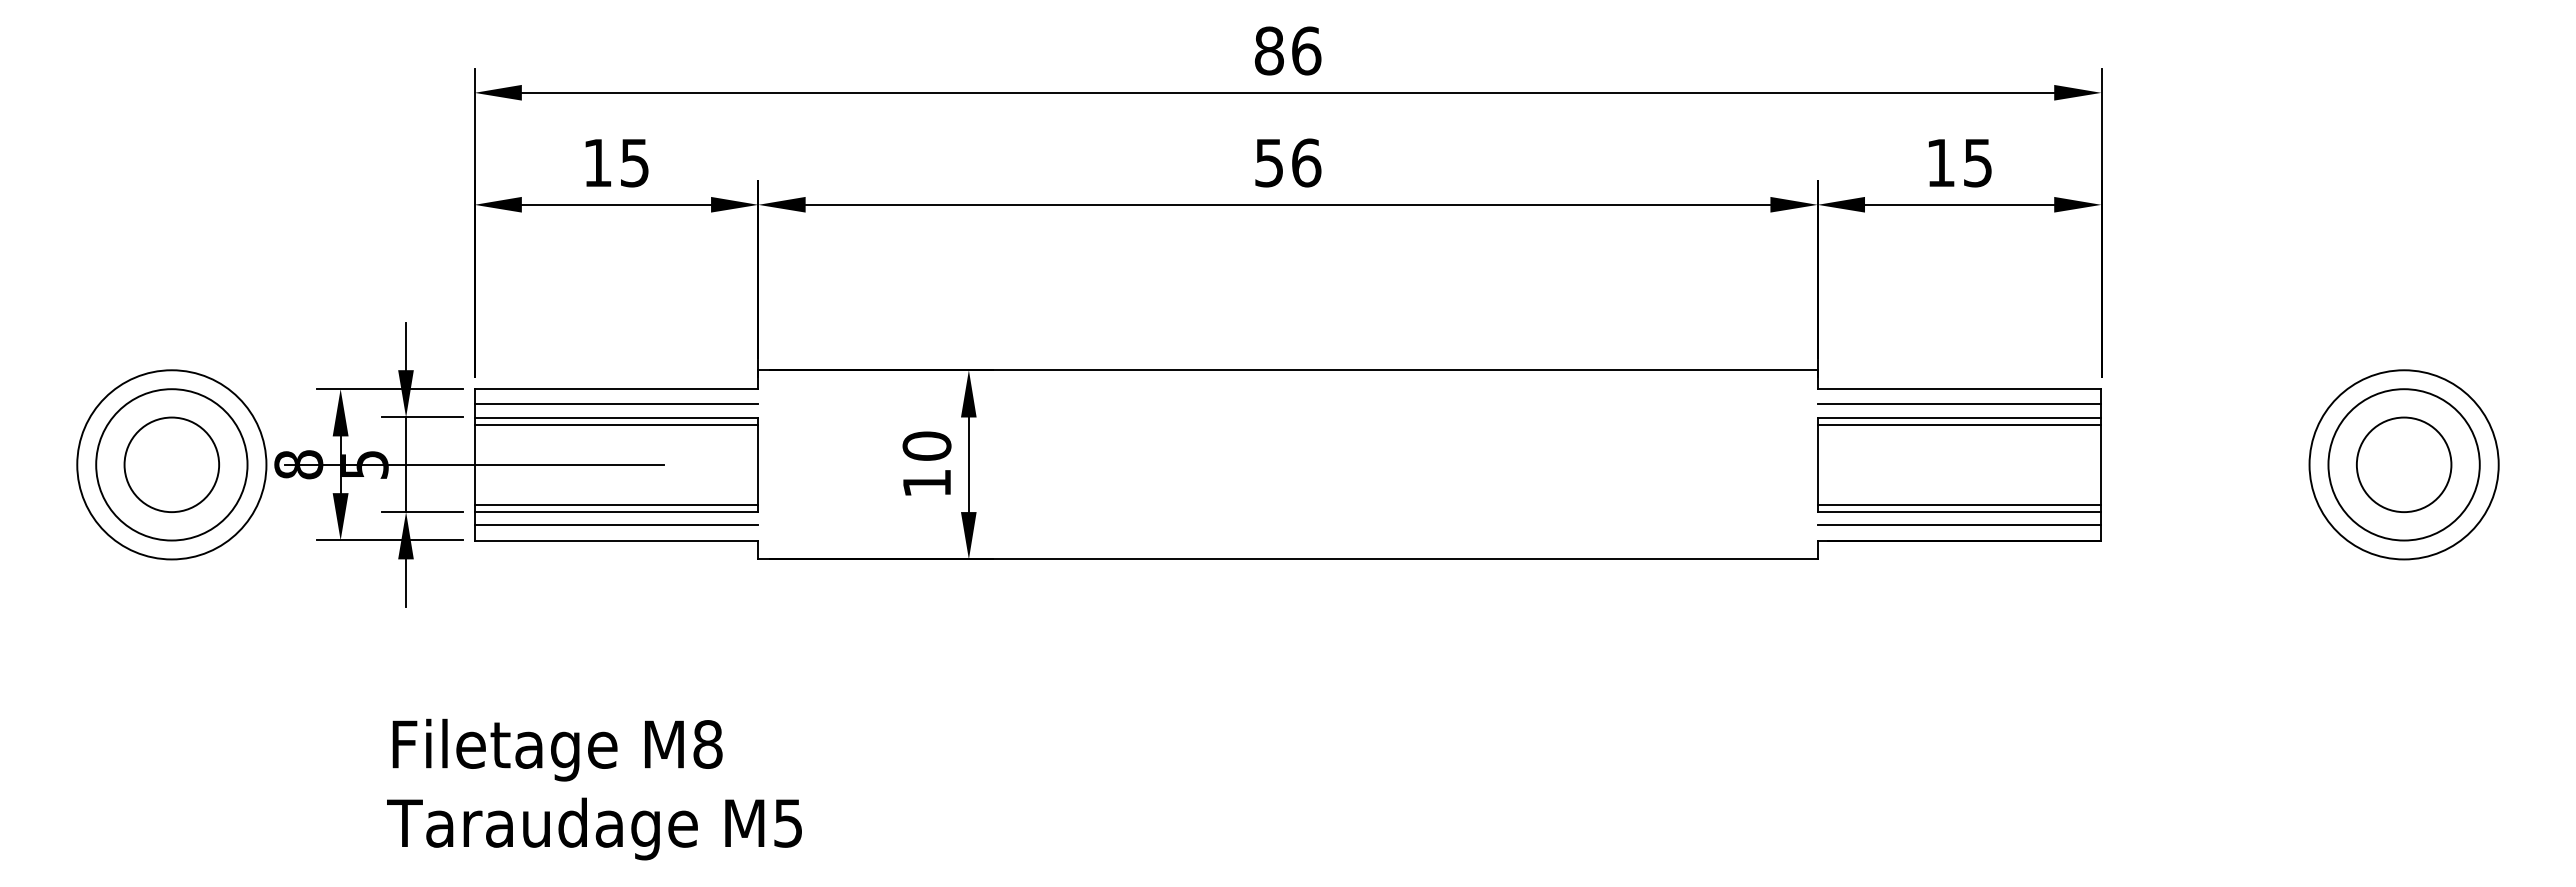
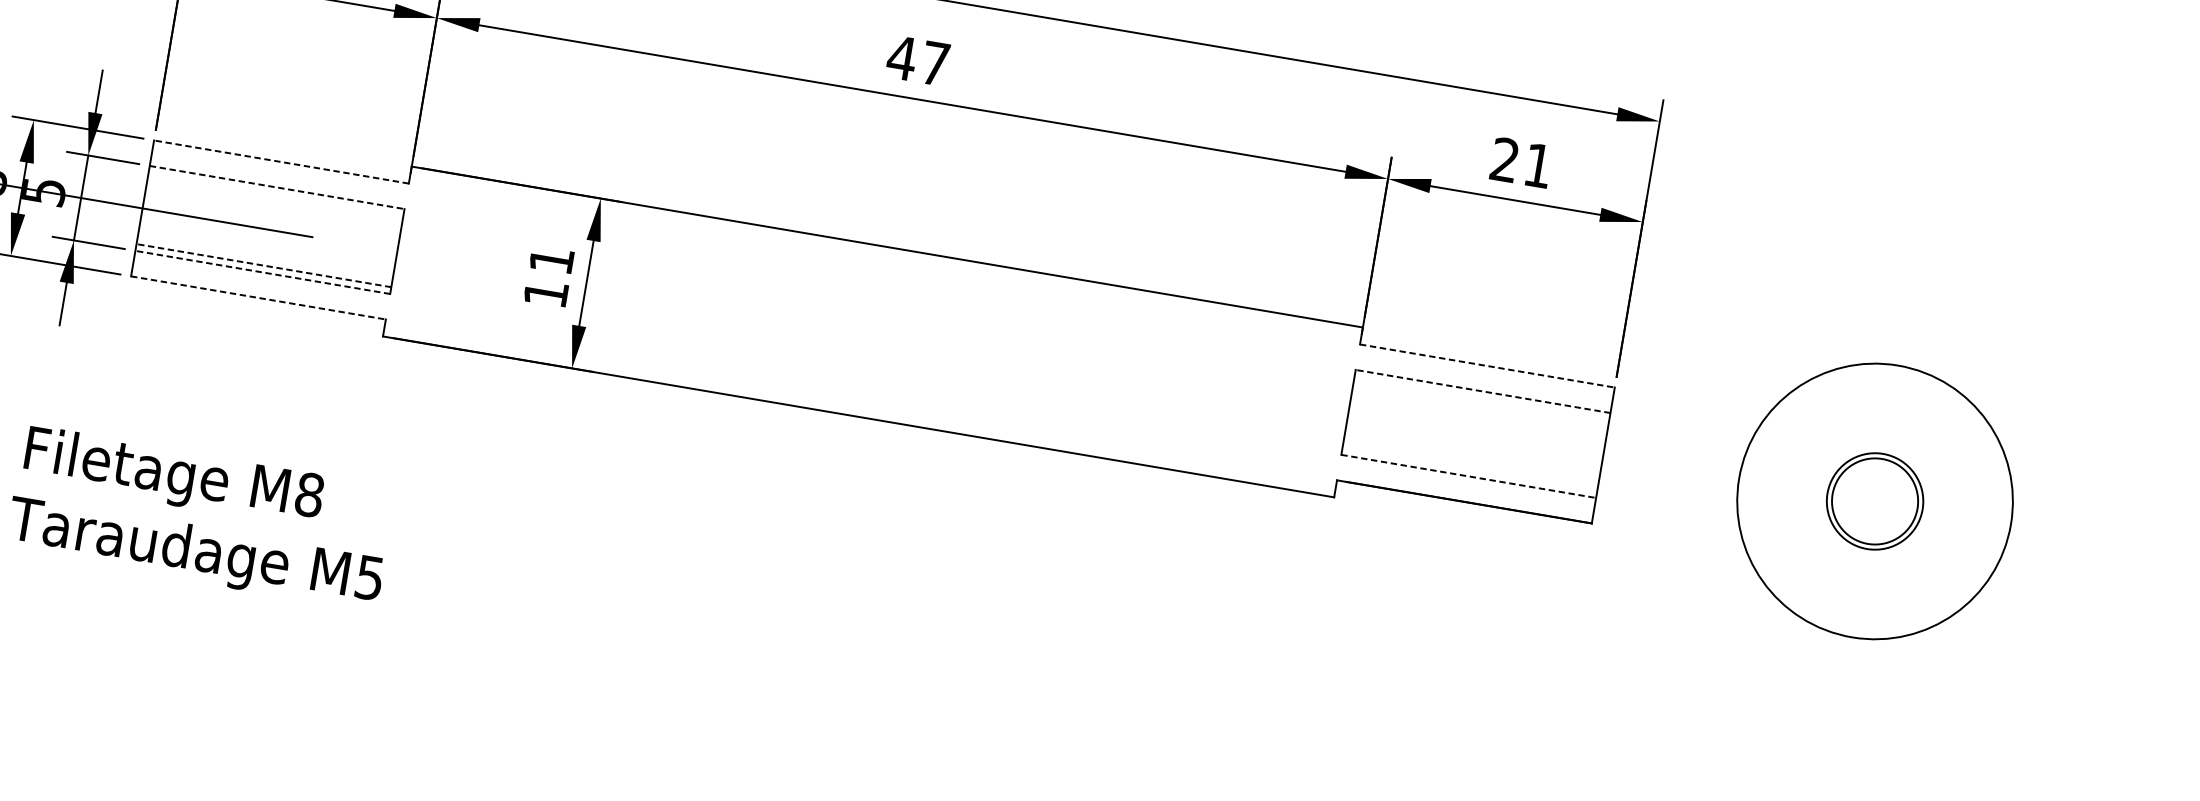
text: (1287, 162) -> (918, 60), 56 -> 47
text: (1958, 162) -> (1520, 162), 15 -> 21
line: (616, 389) -> (281, 162), solid -> dashed
line: (1959, 389) -> (1487, 366), solid -> dashed
line: (616, 404) -> (279, 175), removed
line: (1959, 404) -> (1485, 379), removed
line: (616, 417) -> (277, 187), solid -> dashed
line: (1959, 417) -> (1483, 391), solid -> dashed
line: (616, 425) -> (276, 194), removed
line: (1959, 425) -> (1481, 398), removed
text: (926, 445) -> (551, 259), 10 -> 11
circle: (2403, 464) -> (1874, 501), size x0.7
circle: (2403, 464) -> (1874, 501), size x1.6
line: (616, 504) -> (264, 265), solid -> dashed
line: (1959, 504) -> (1469, 469), removed
line: (616, 512) -> (262, 272), solid -> dashed
line: (1959, 512) -> (1468, 476), solid -> dashed
line: (616, 525) -> (260, 284), removed
line: (1959, 525) -> (1466, 488), removed
line: (616, 540) -> (258, 297), solid -> dashed

